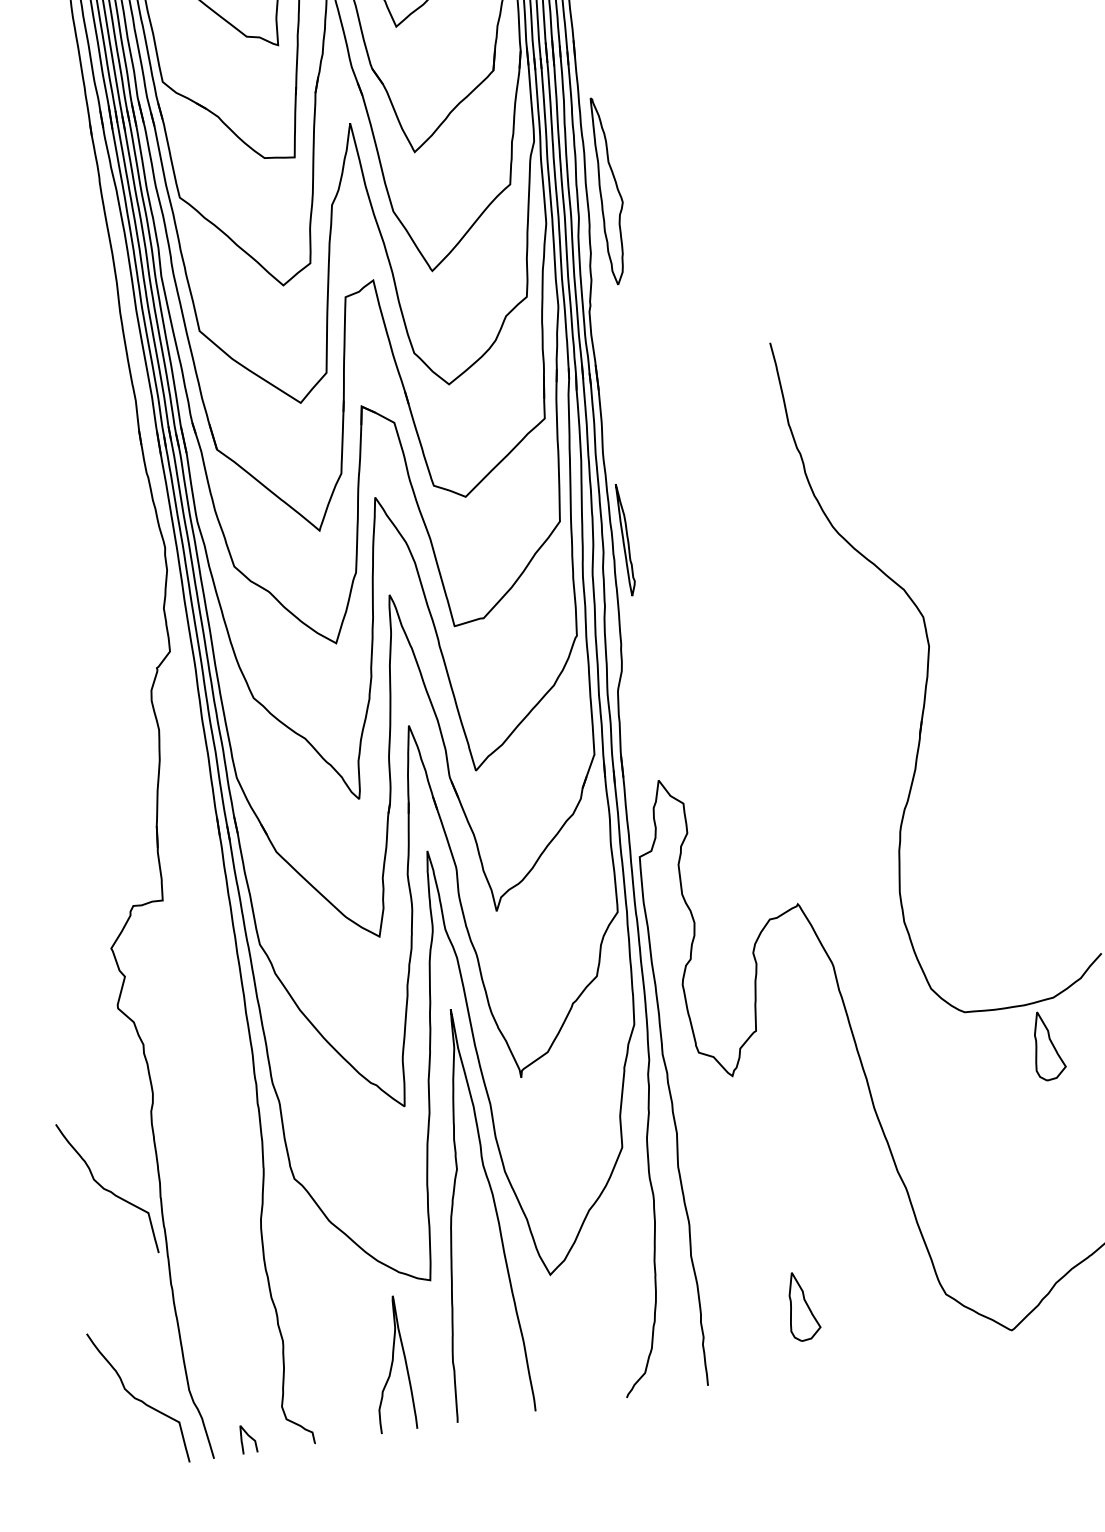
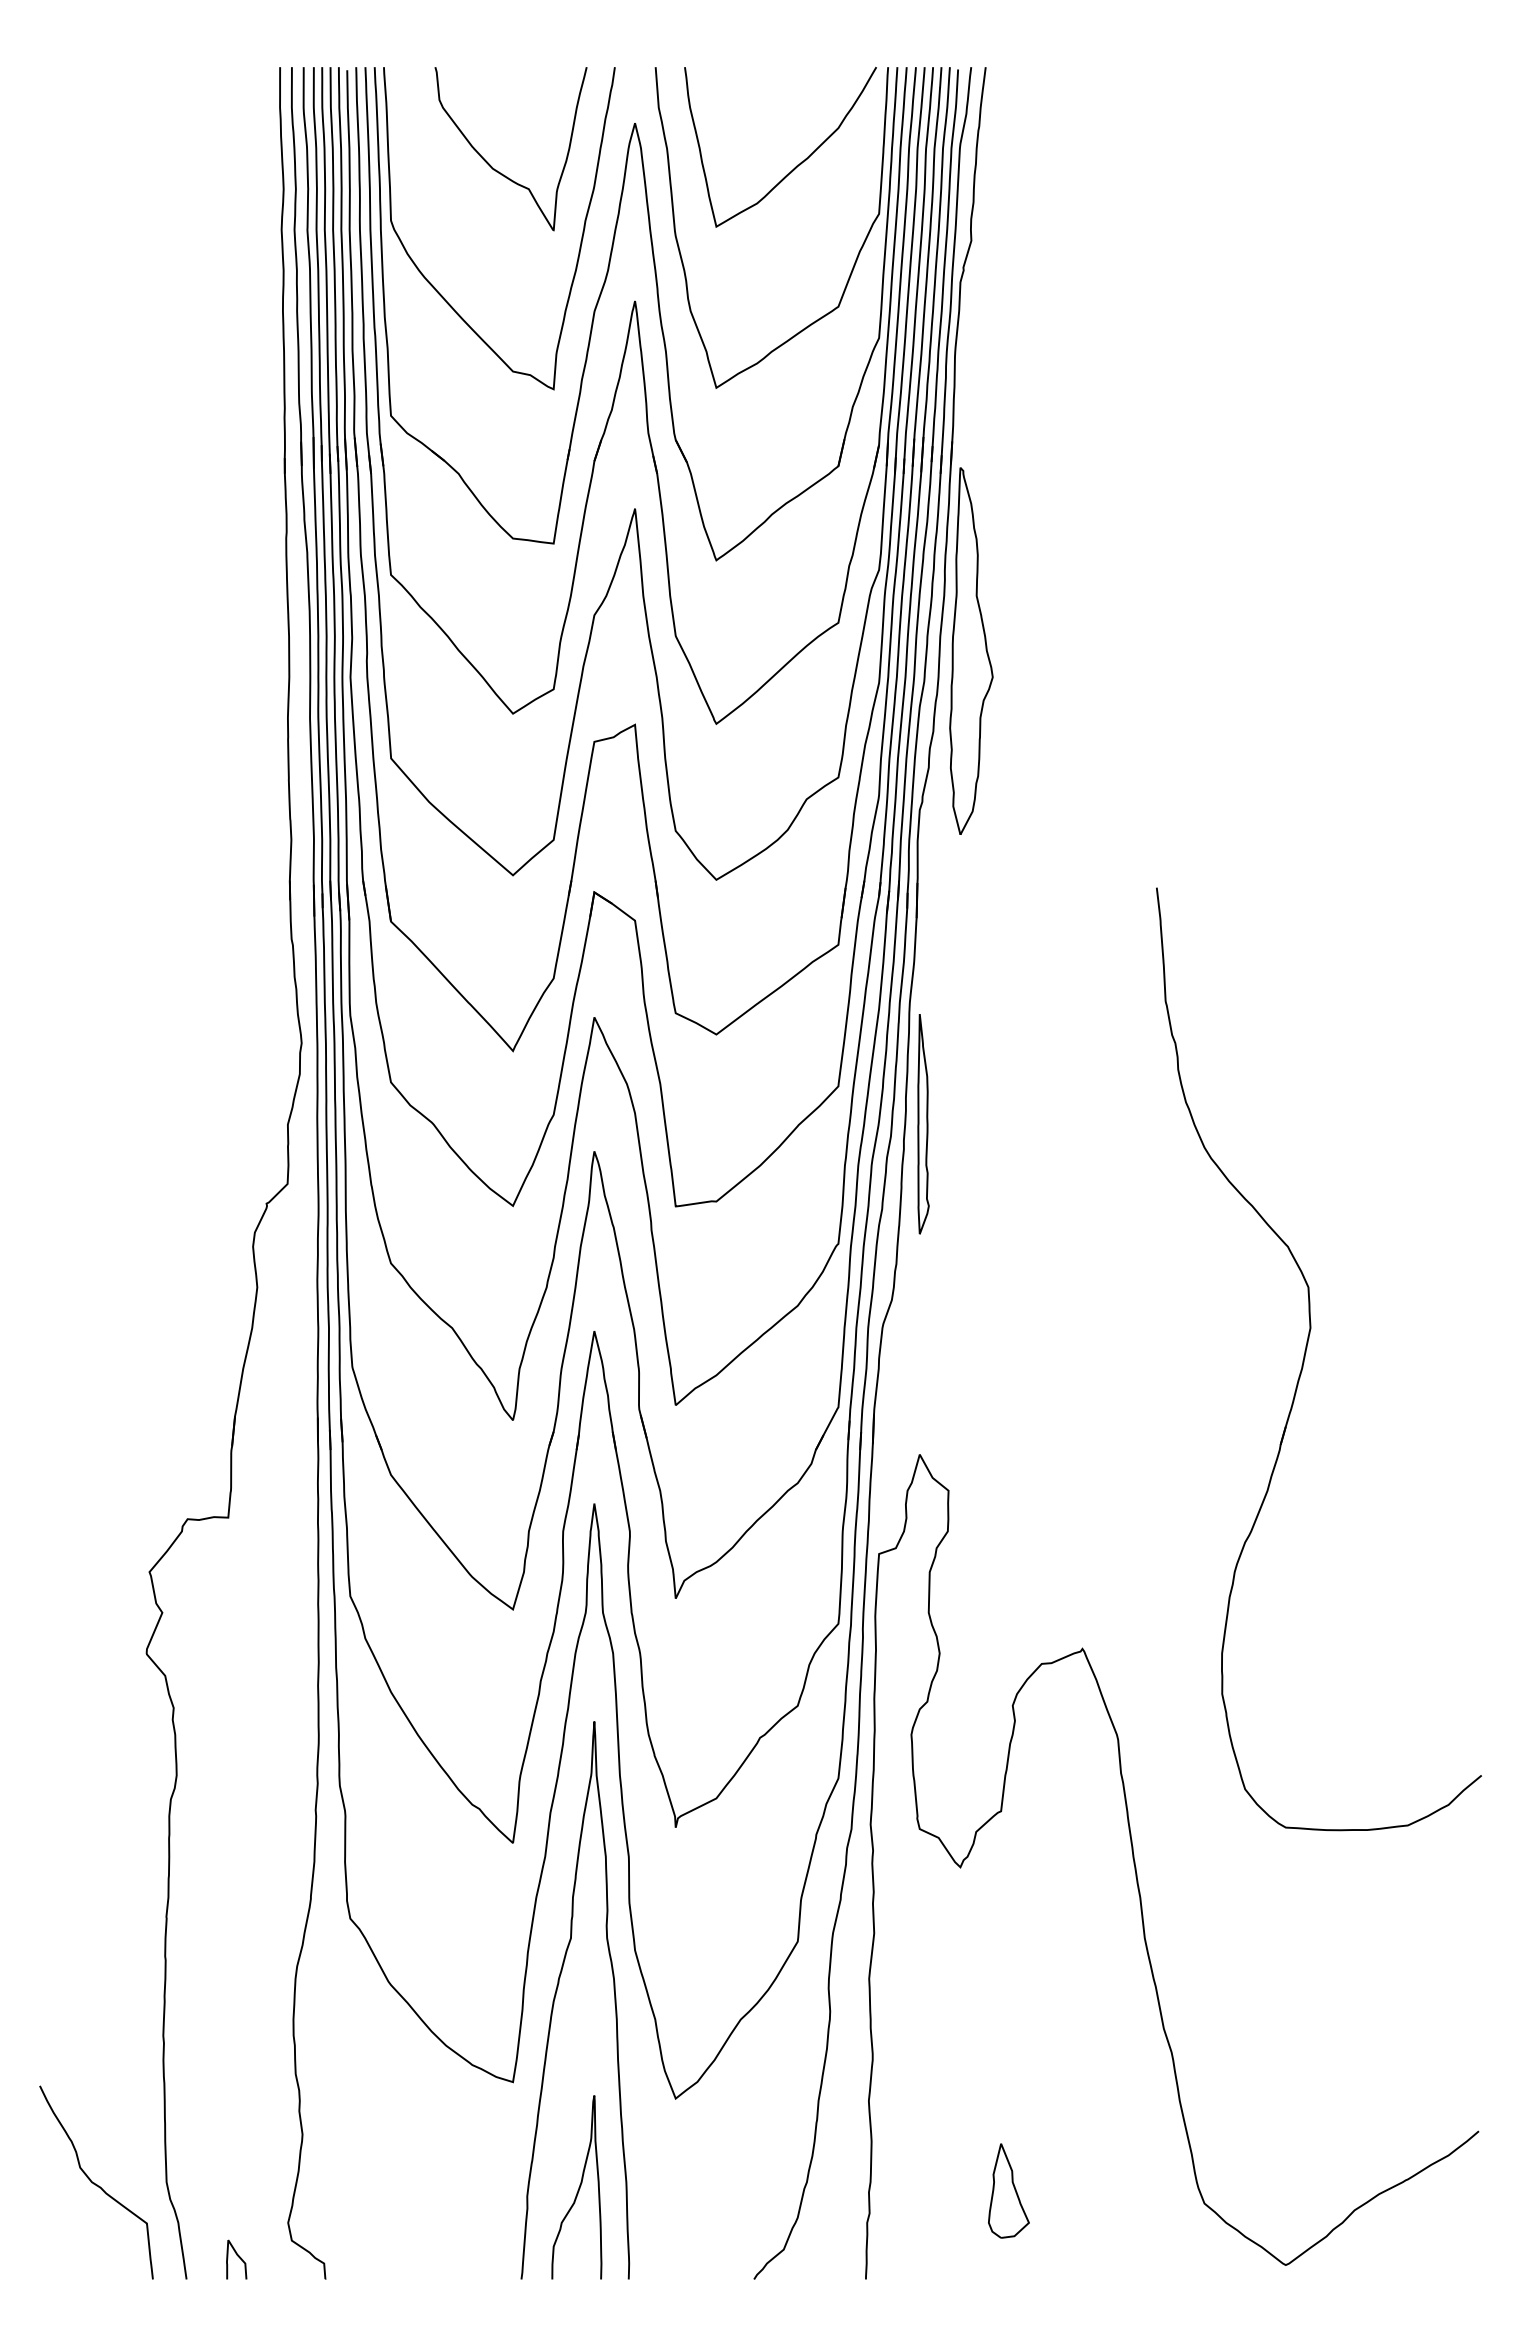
part: (609, 190) -> (971, 650), size x1.43
part: (625, 540) -> (923, 1124), size x1.43
part: (1047, 1045) -> (1390, 1888), removed
curve: (106, 1189) -> (95, 1895), removed
curve: (391, 1364) -> (578, 2187), moved

